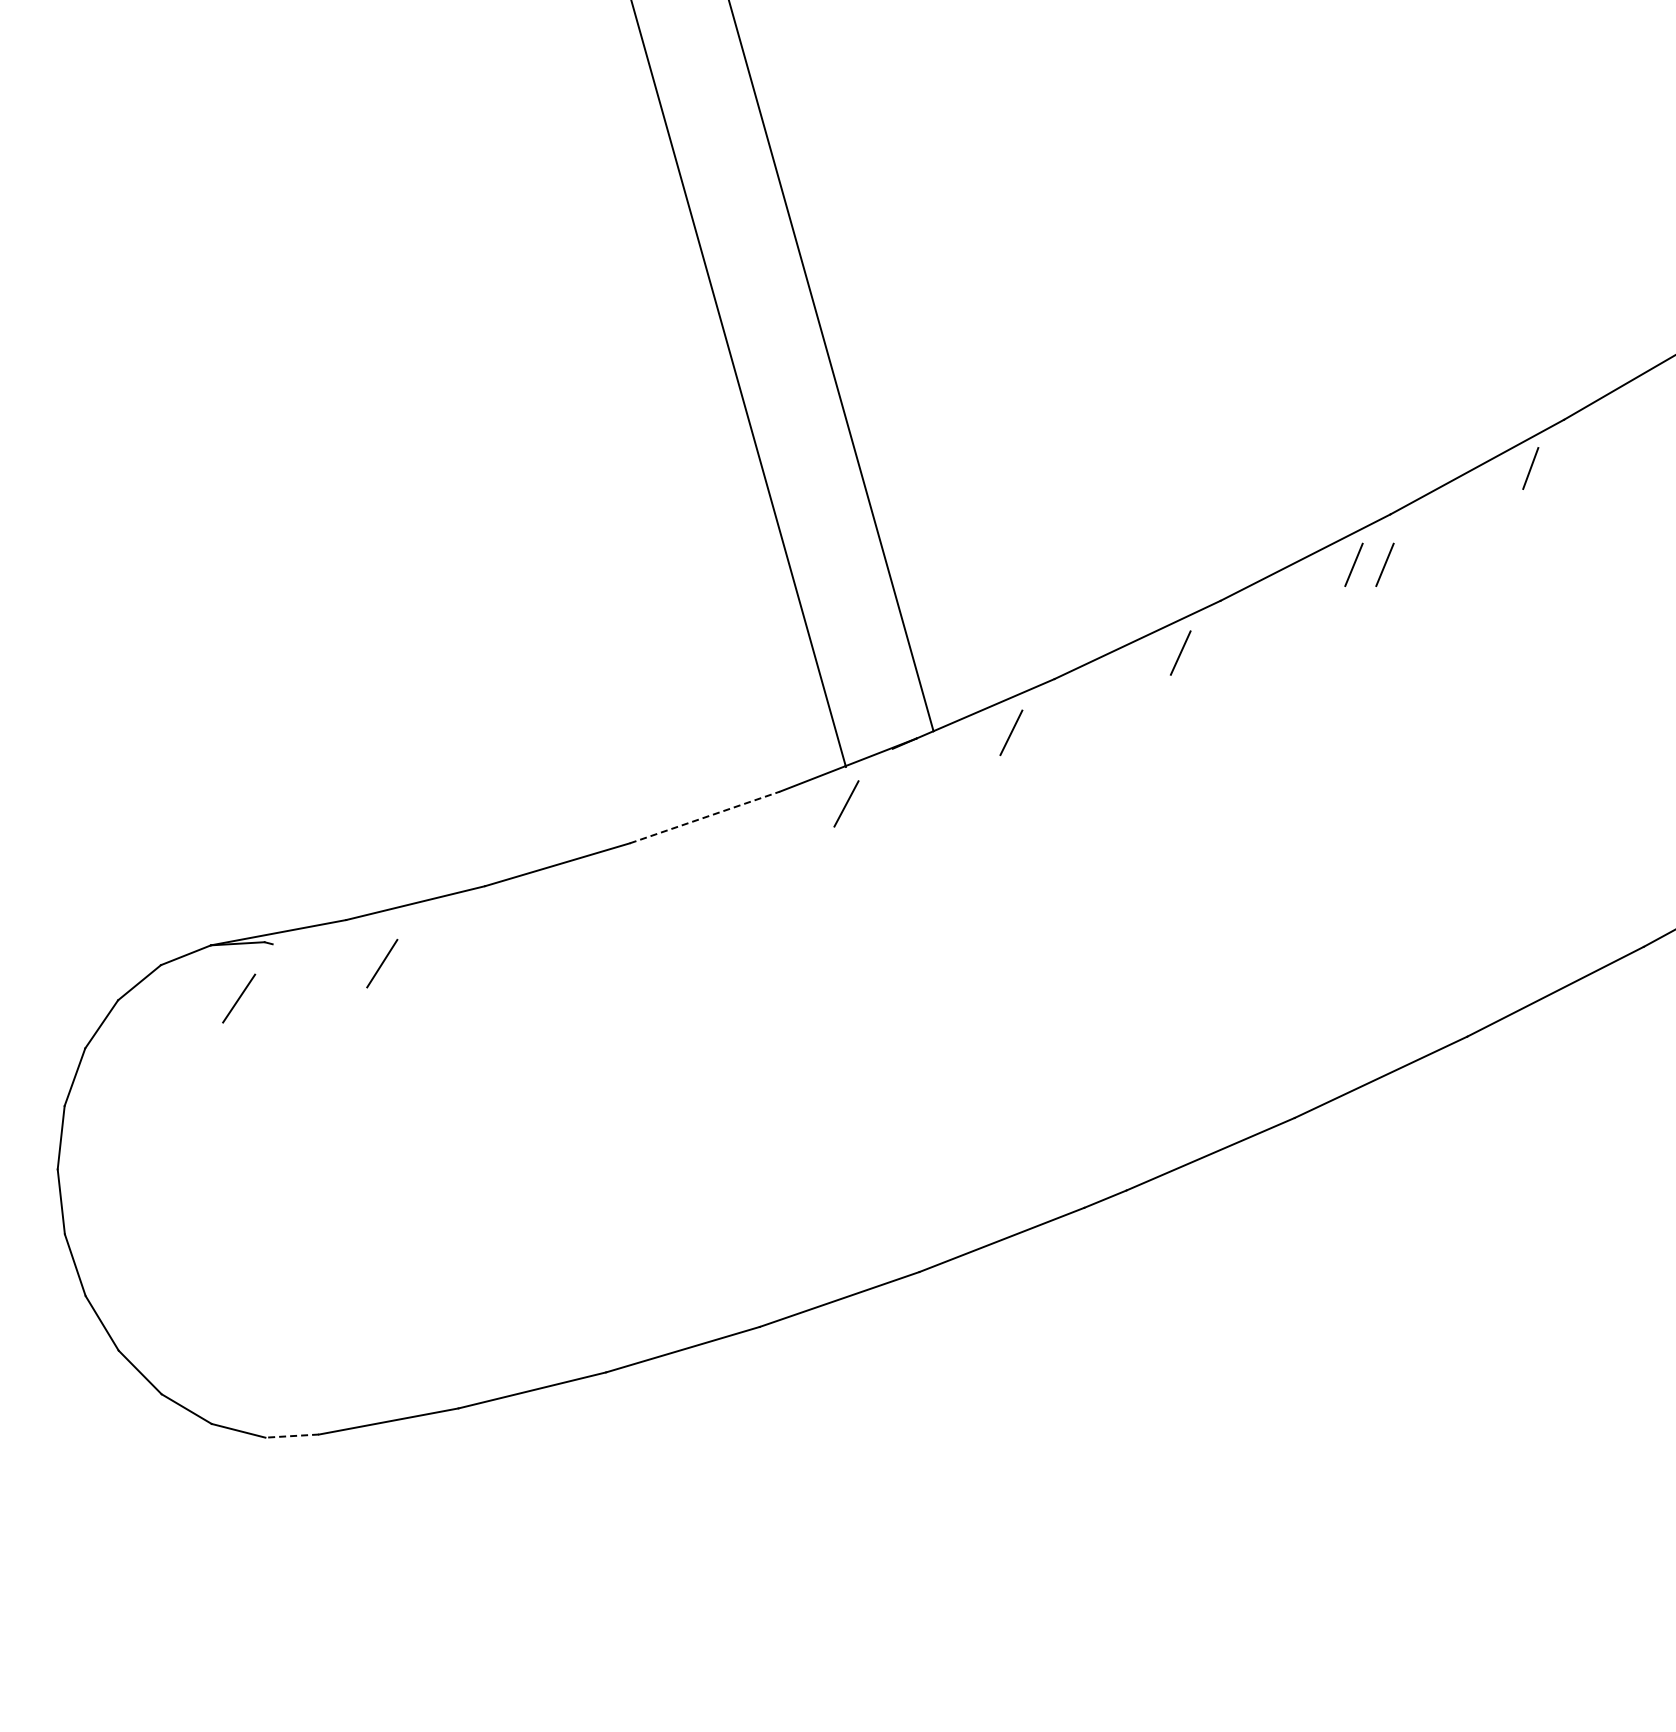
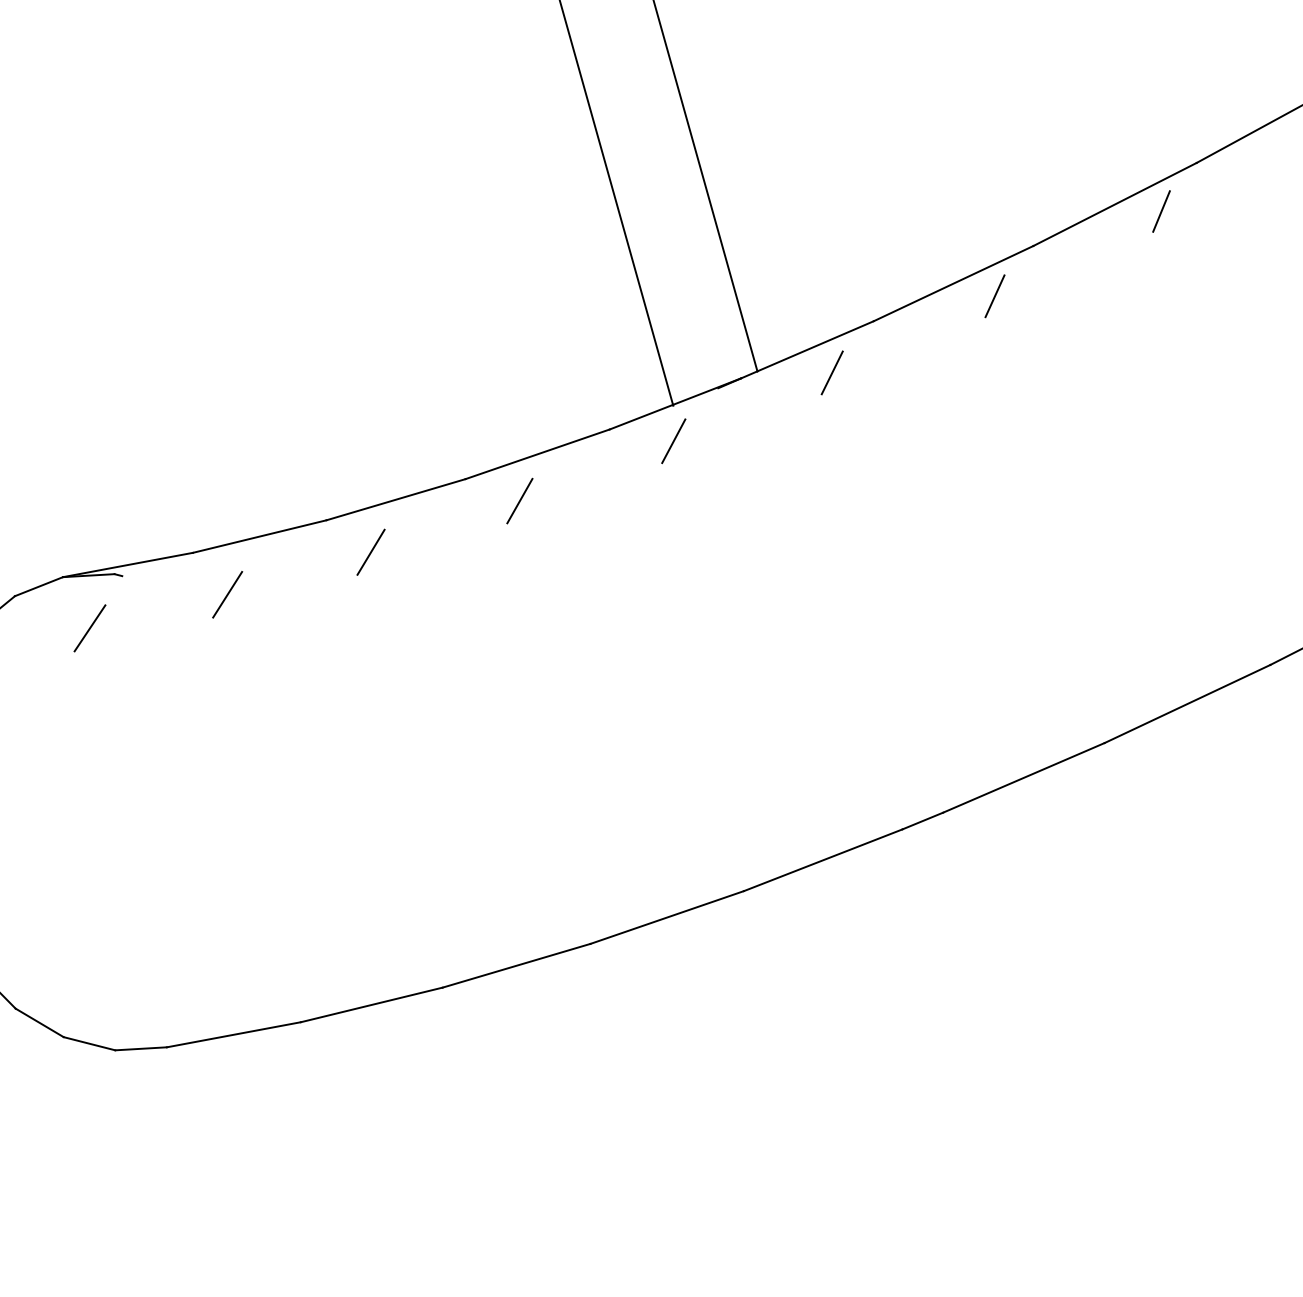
line: (1384, 564) -> (1190, 211), removed
line: (705, 817) -> (538, 454), dashed -> solid
line: (686, 866) -> (520, 501), added
line: (531, 919) -> (371, 552), added
line: (292, 1436) -> (141, 1049), dashed -> solid

